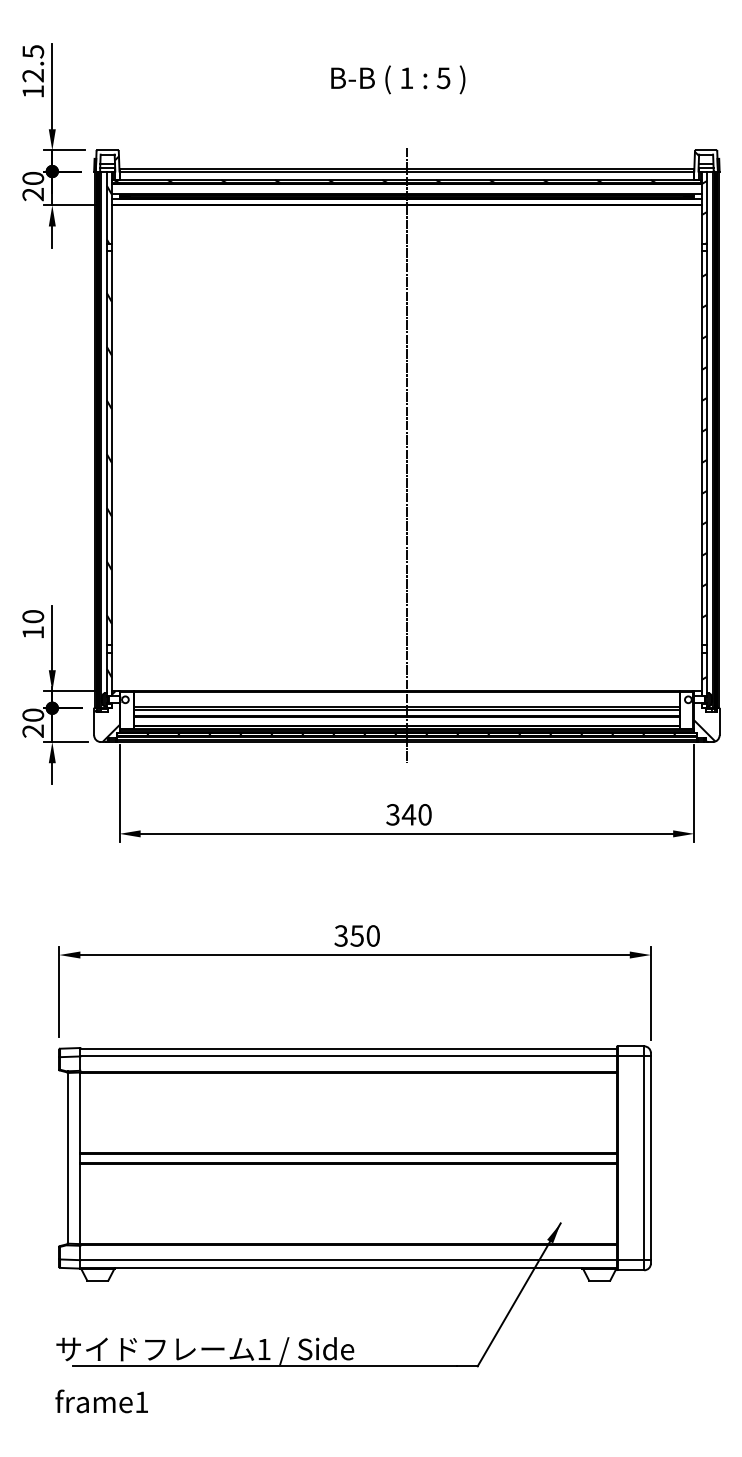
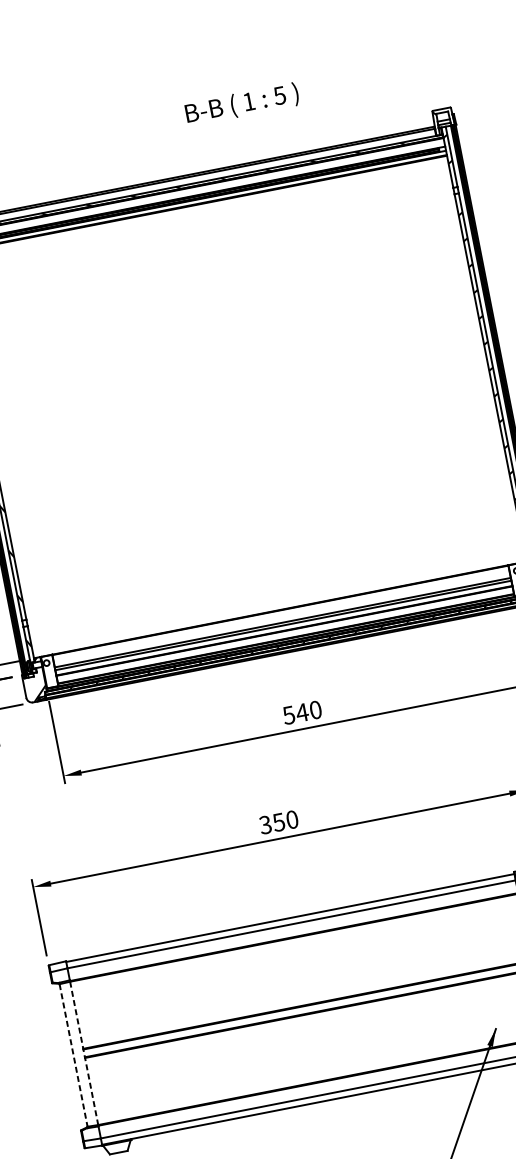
text: (398, 79) -> (242, 104), moved
line: (406, 455) -> (241, 413), removed
text: (392, 814) -> (288, 715), 340 -> 540
line: (67, 1158) -> (73, 1055), solid -> dashed
line: (80, 1158) -> (84, 1053), solid -> dashed

